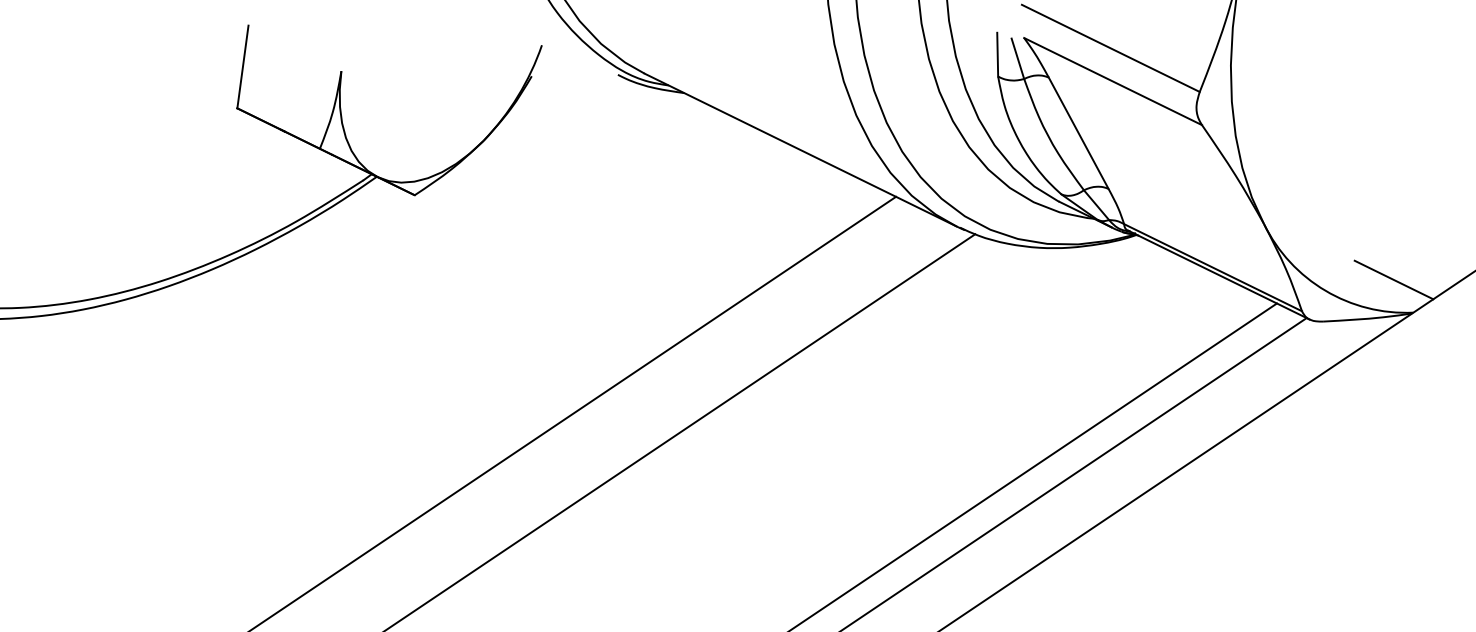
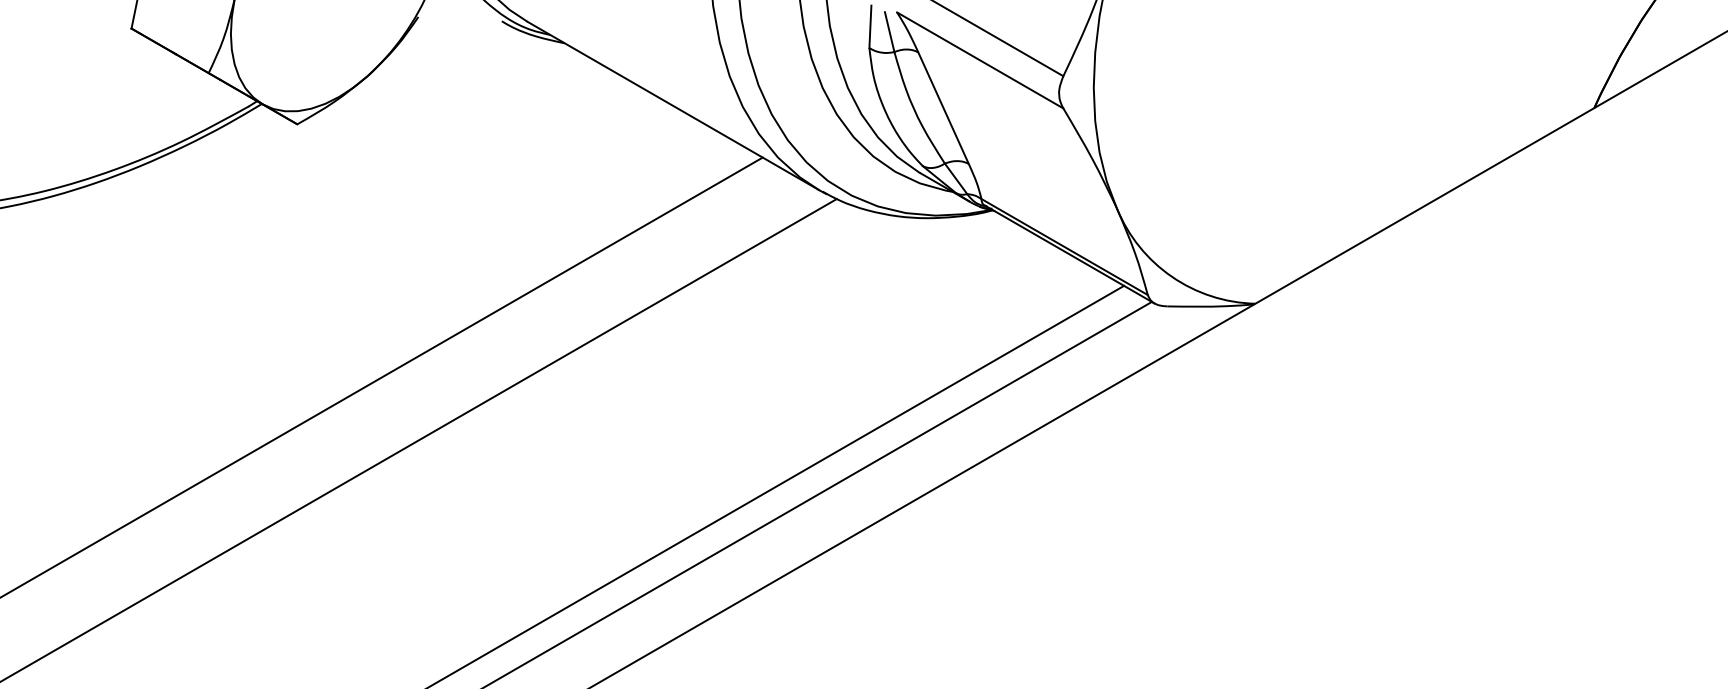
line: (1393, 279) -> (1238, 270), removed

